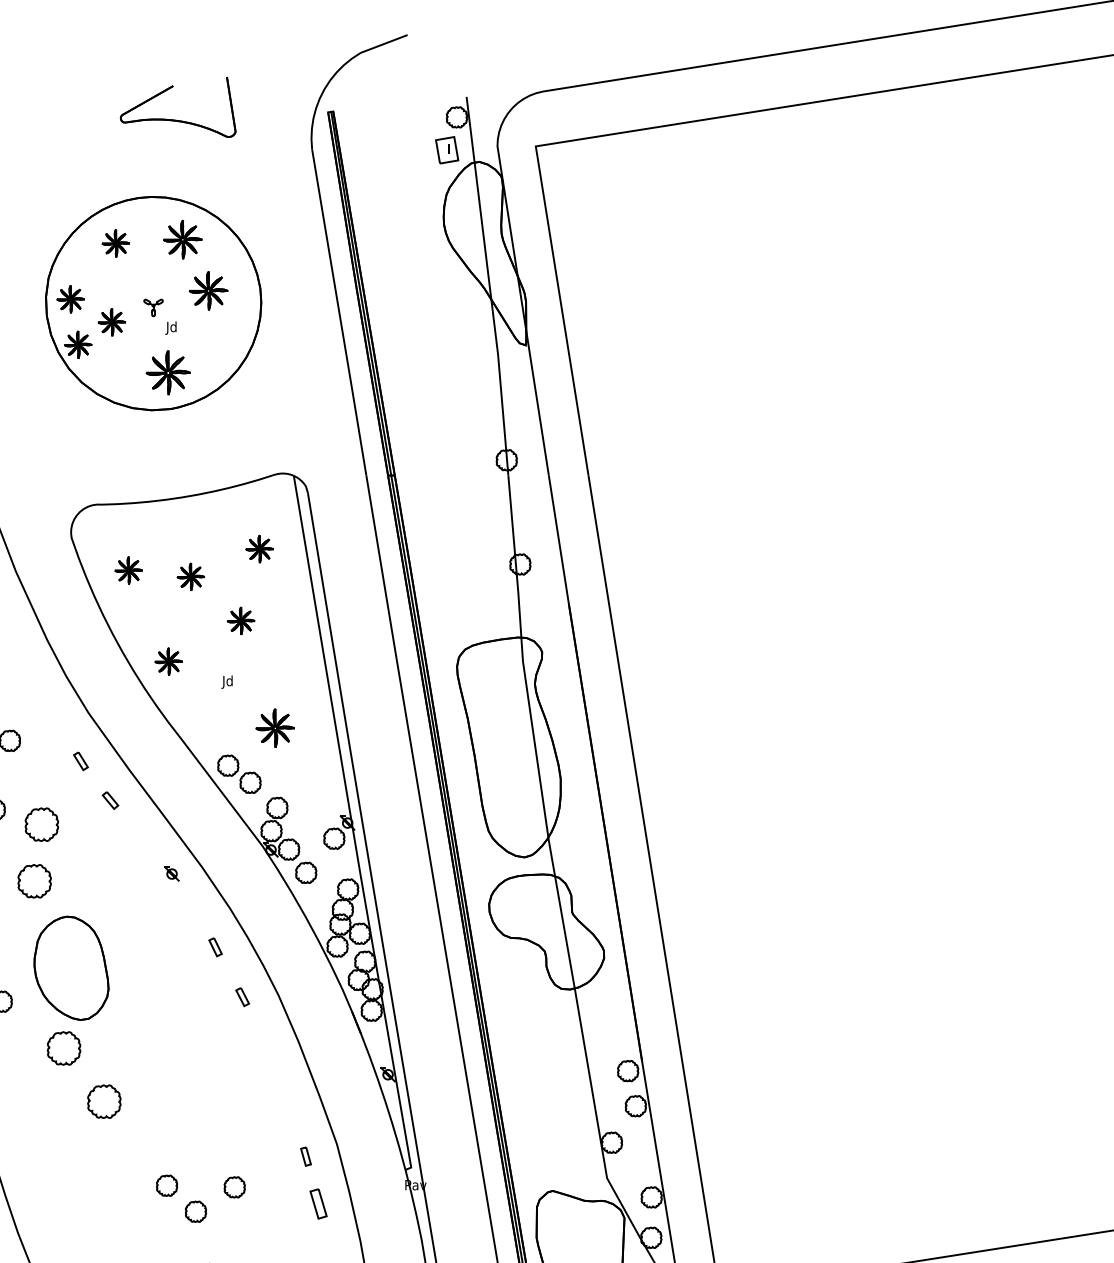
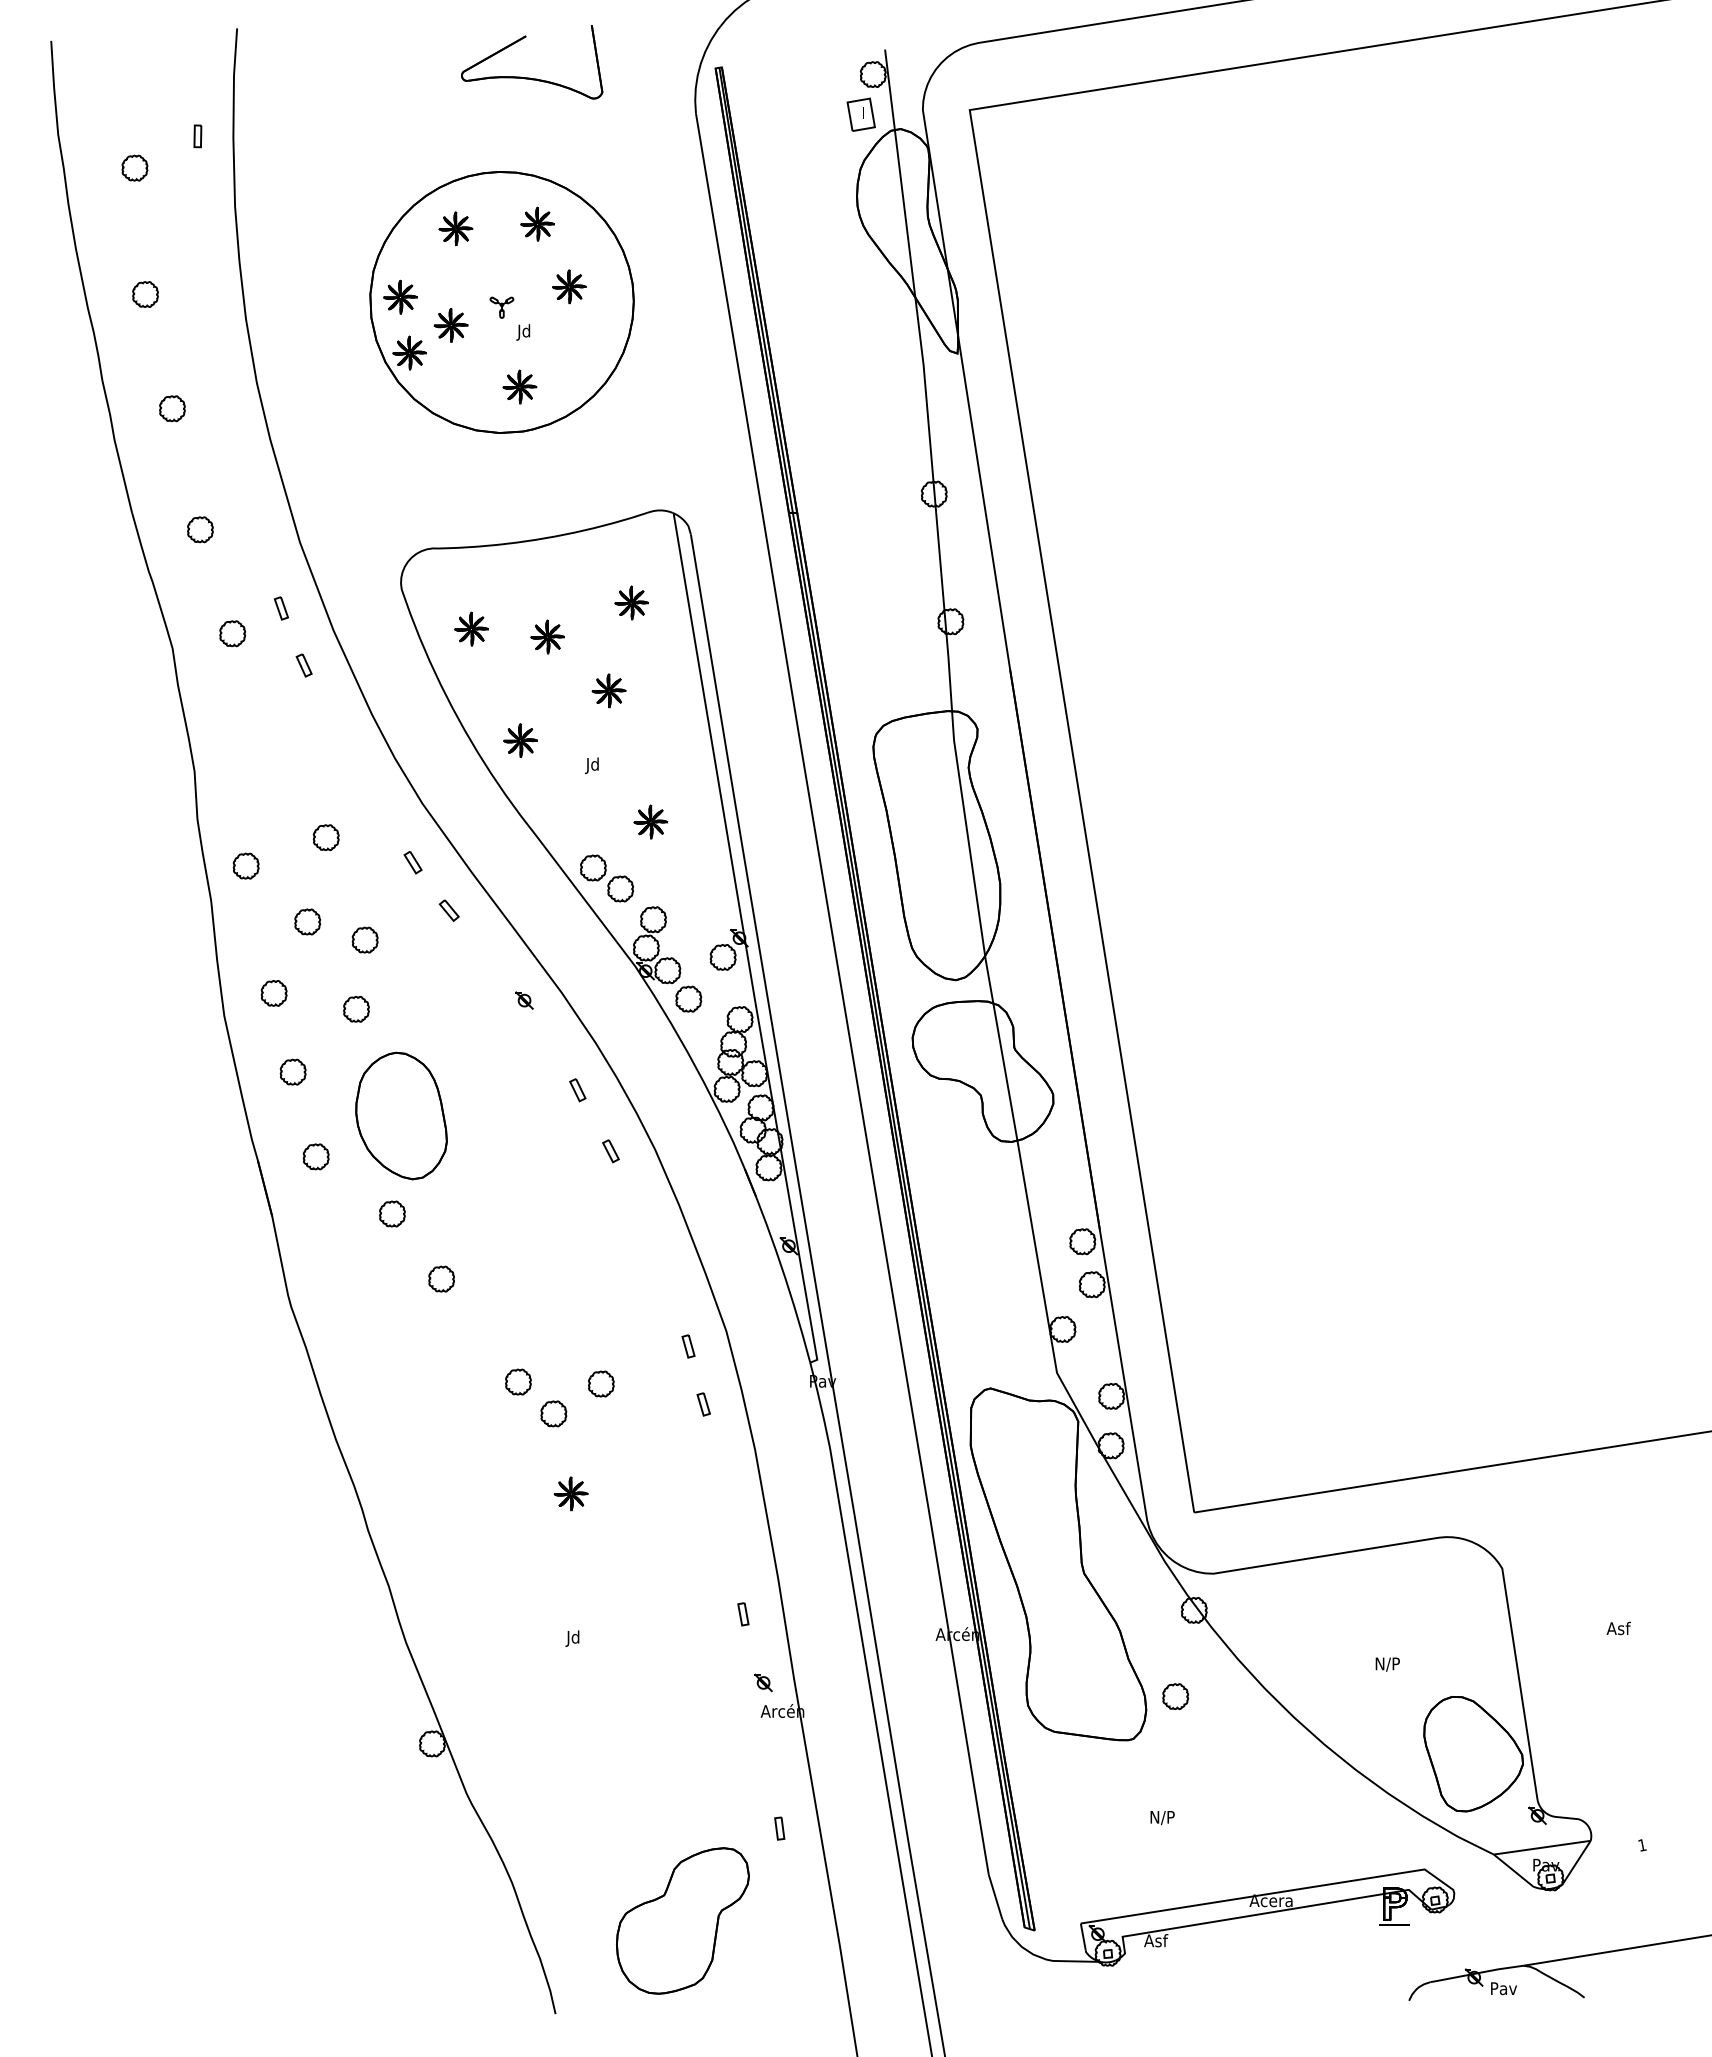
part: (182, 239) -> (537, 223), size x0.71
part: (208, 290) -> (569, 286), size x0.71
part: (167, 372) -> (519, 386), size x0.62
part: (274, 727) -> (650, 821), size x0.71
part: (41, 824) -> (364, 939), size x0.62
part: (34, 880) -> (356, 1008), size x0.62
part: (64, 1048) -> (392, 1213), size x0.62
part: (104, 1101) -> (441, 1278), size x0.62
part: (318, 1204) -> (703, 1404), size x0.62

